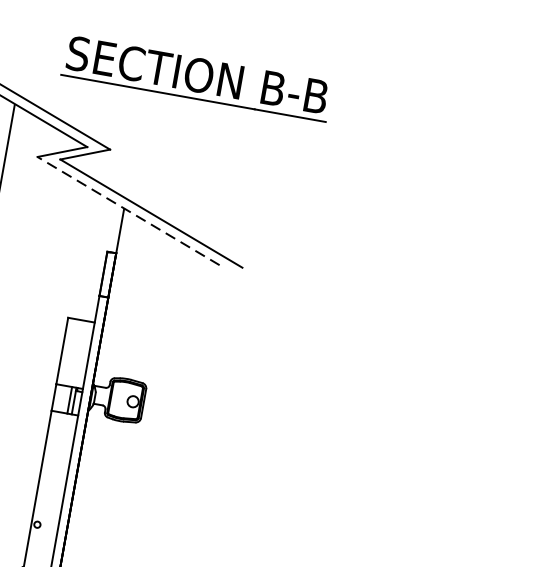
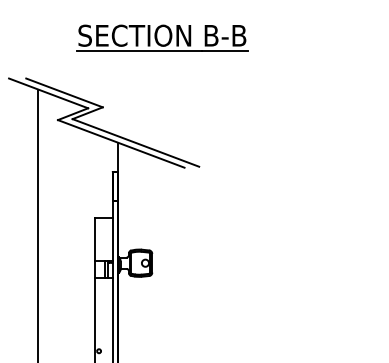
part: (197, 77) -> (162, 37), moved
line: (129, 210) -> (121, 143), dashed -> solid

